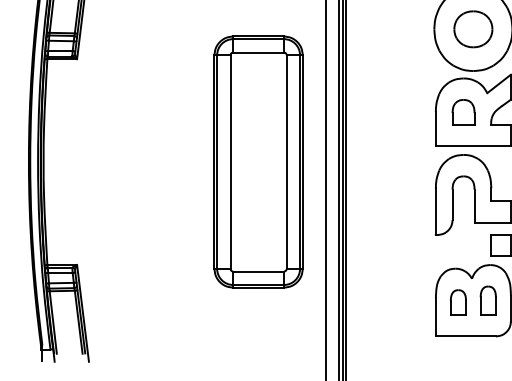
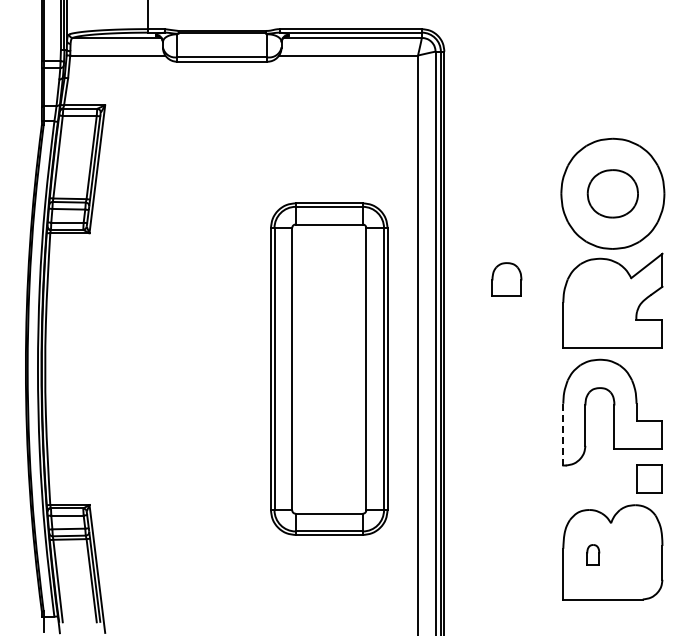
part: (463, 112) -> (506, 279), moved
line: (435, 211) -> (563, 434), solid -> dashed
part: (488, 300) -> (632, 552), removed
part: (458, 302) -> (593, 554), size x0.6

